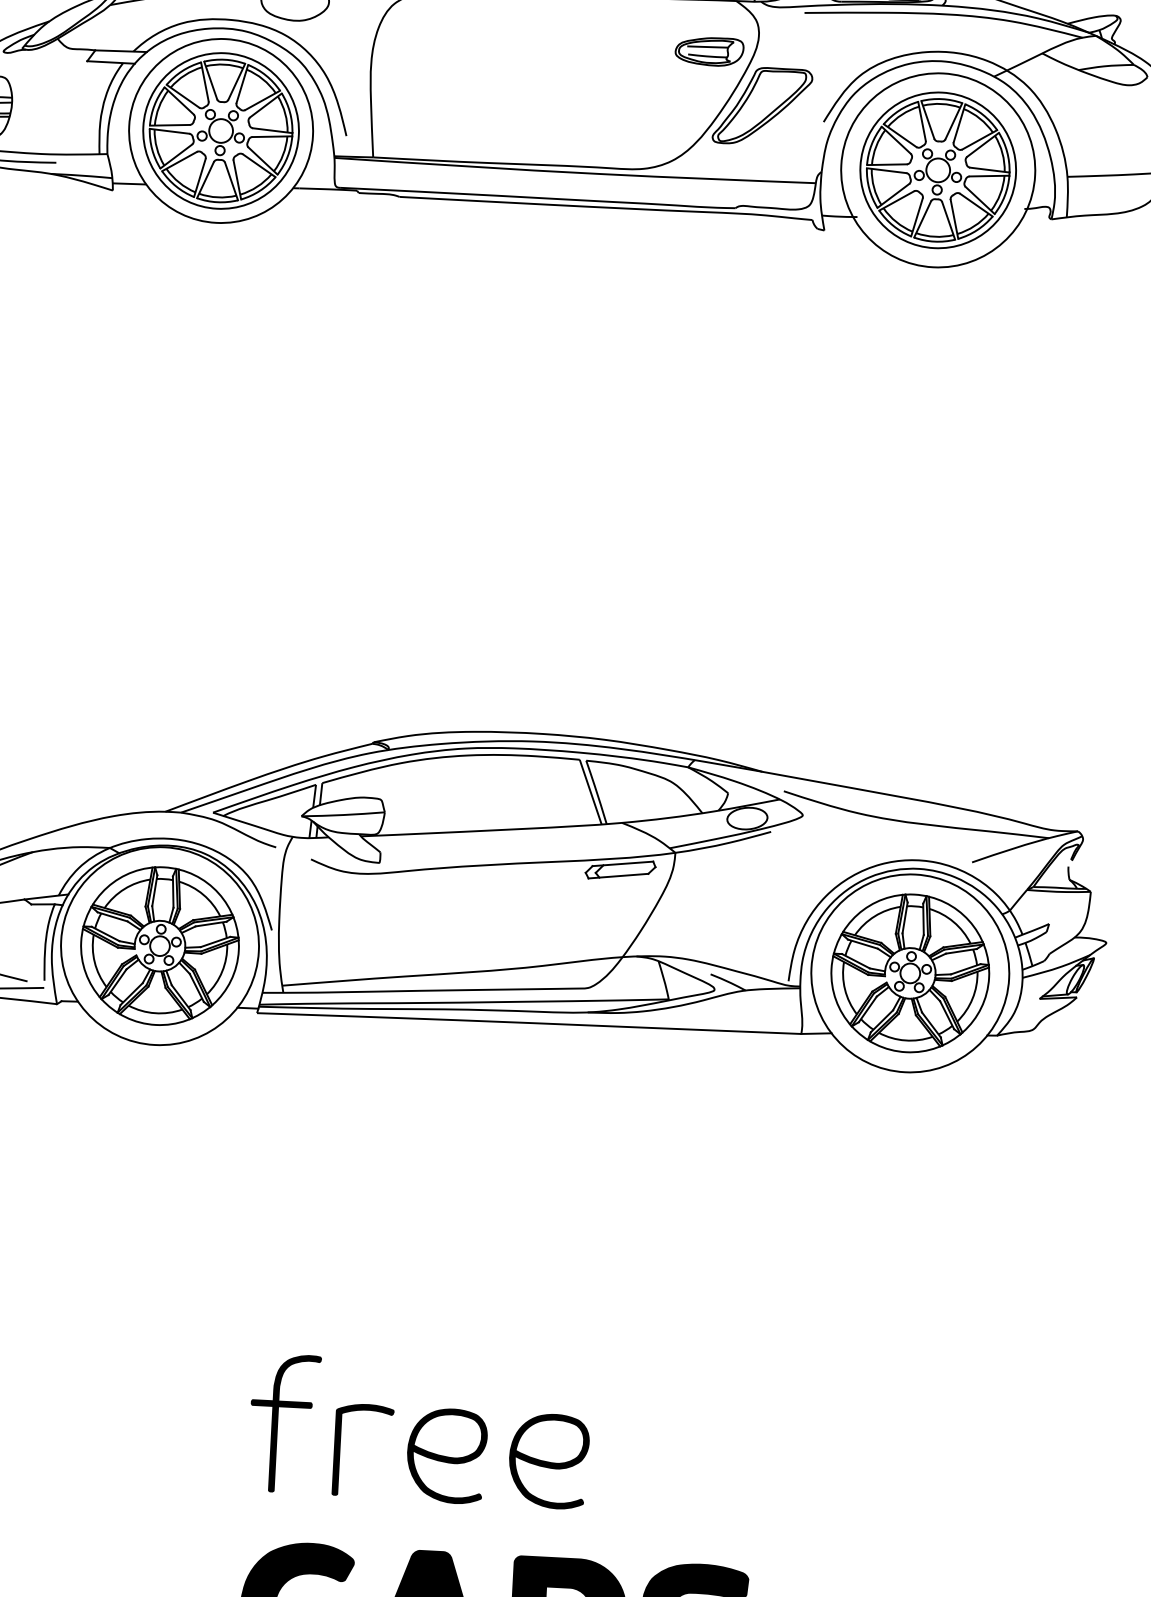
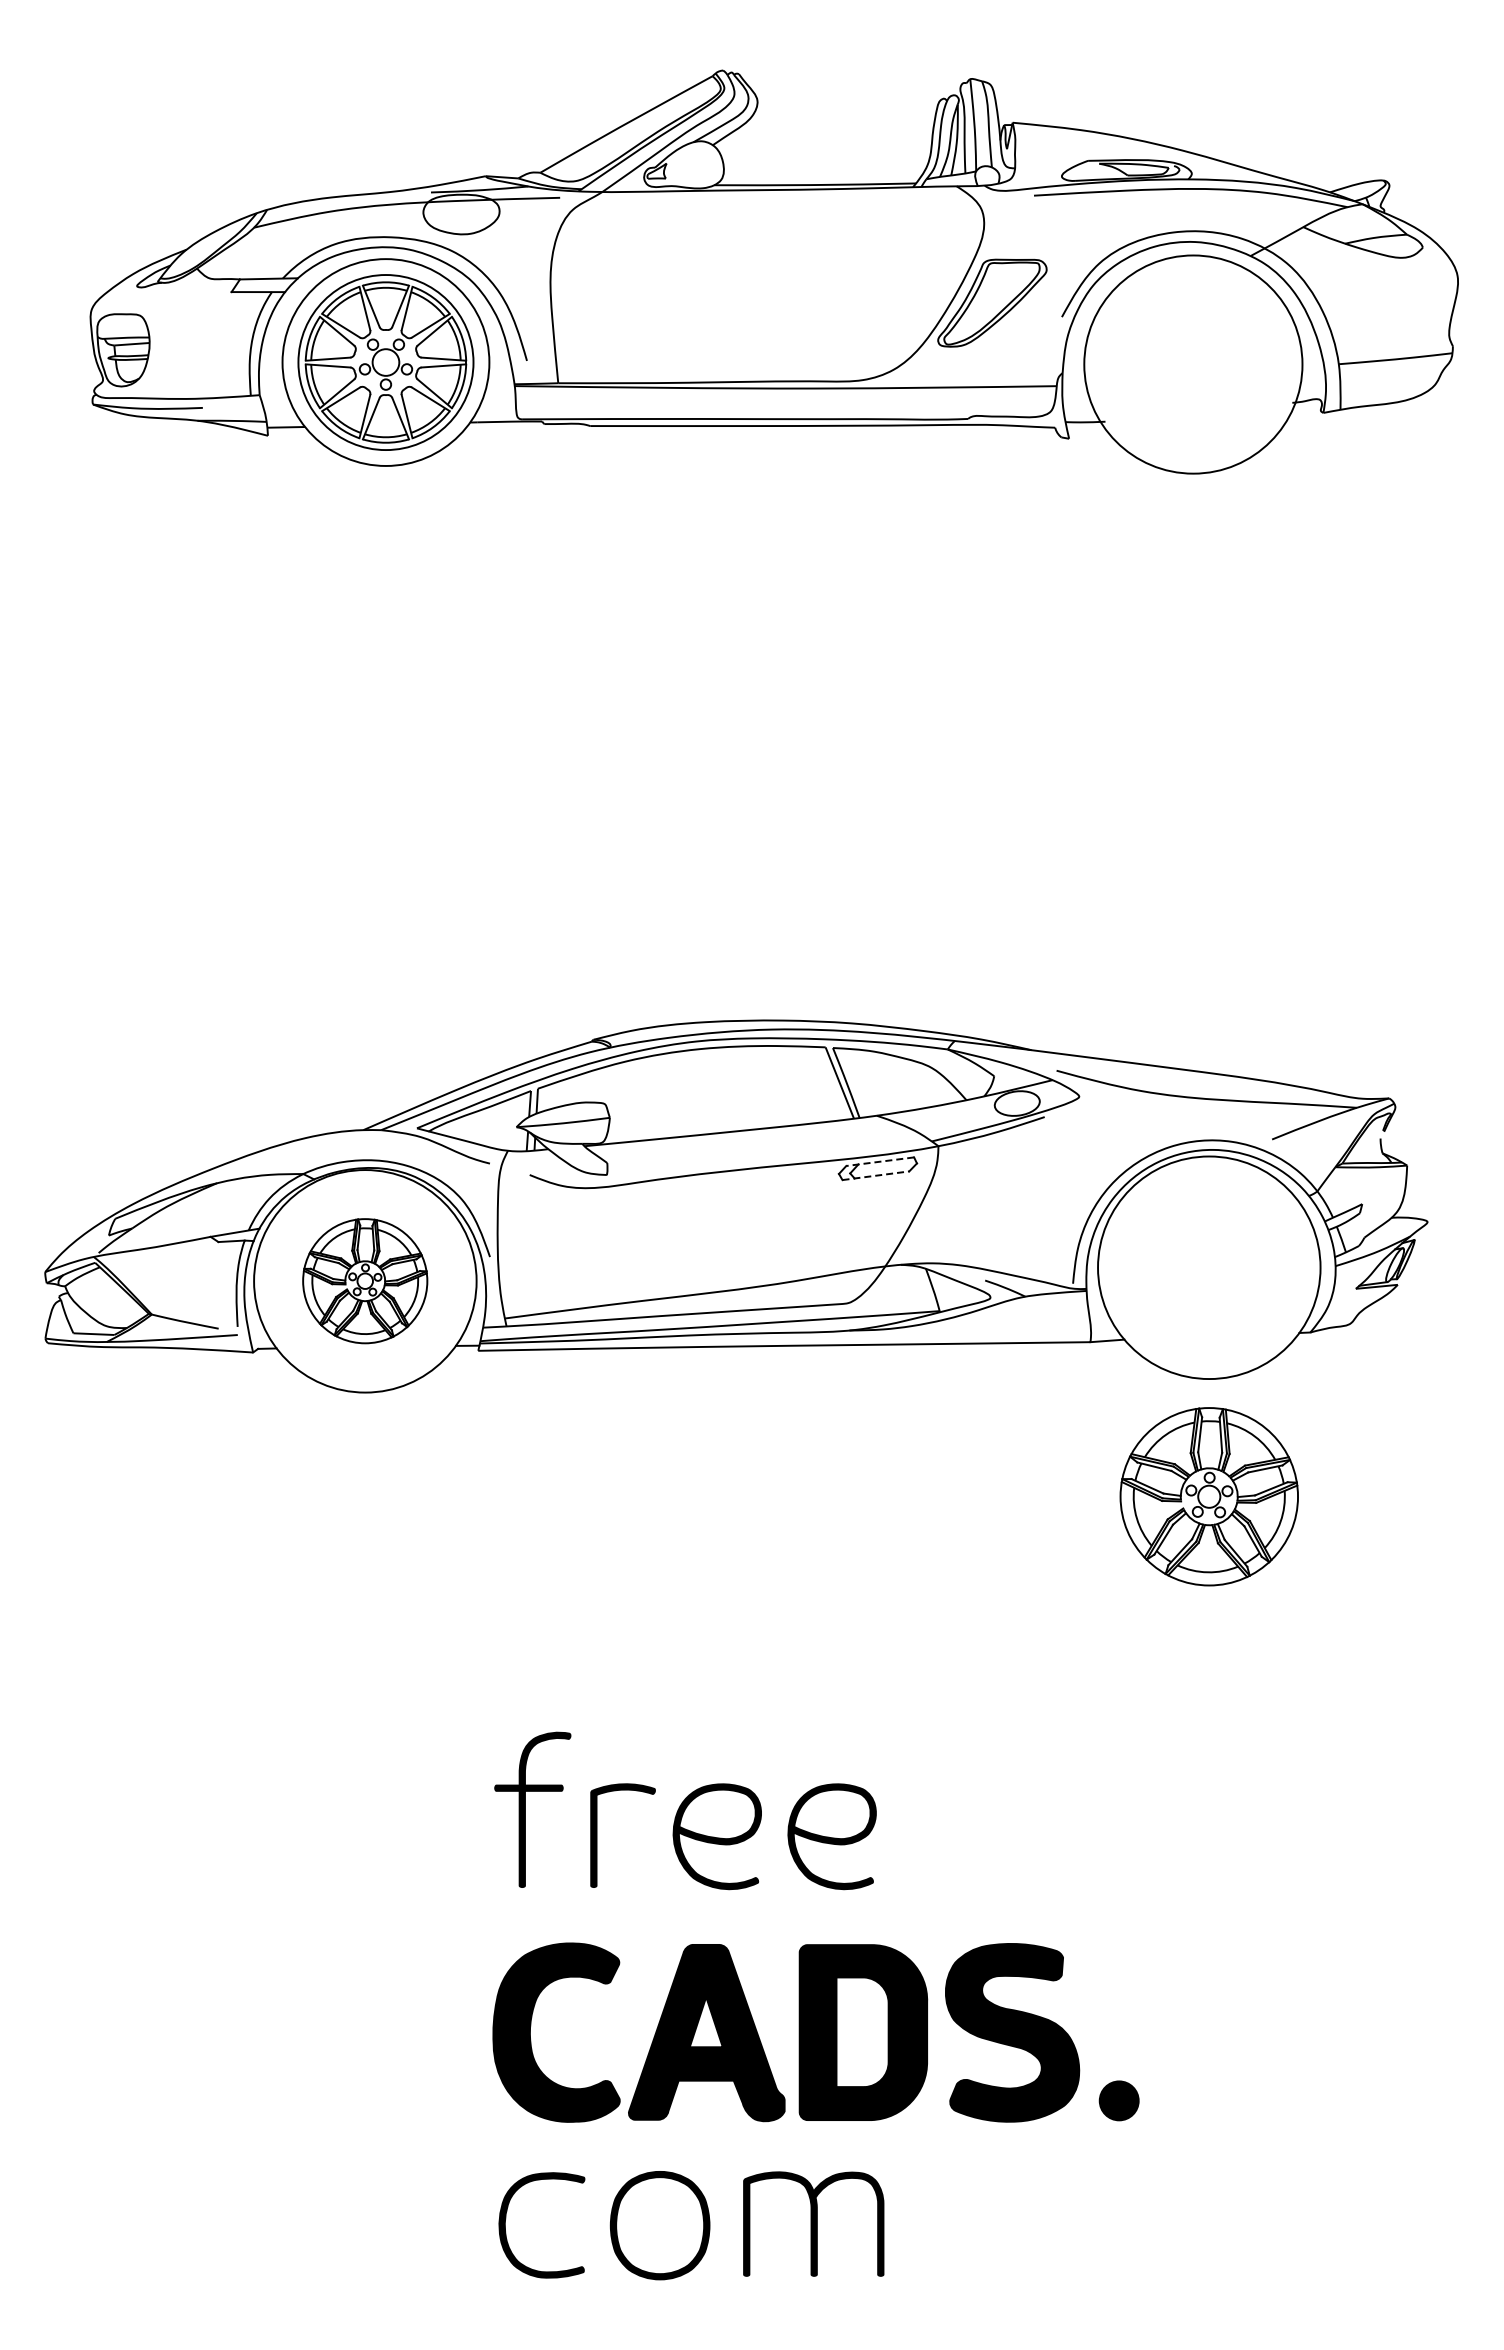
part: (709, 51) -> (929, 244), removed
part: (938, 170) -> (1193, 364), removed
line: (622, 863) -> (879, 1161), solid -> dashed
line: (618, 875) -> (875, 1175), solid -> dashed
part: (159, 945) -> (364, 1280), size x0.7
part: (909, 973) -> (1208, 1496), moved

